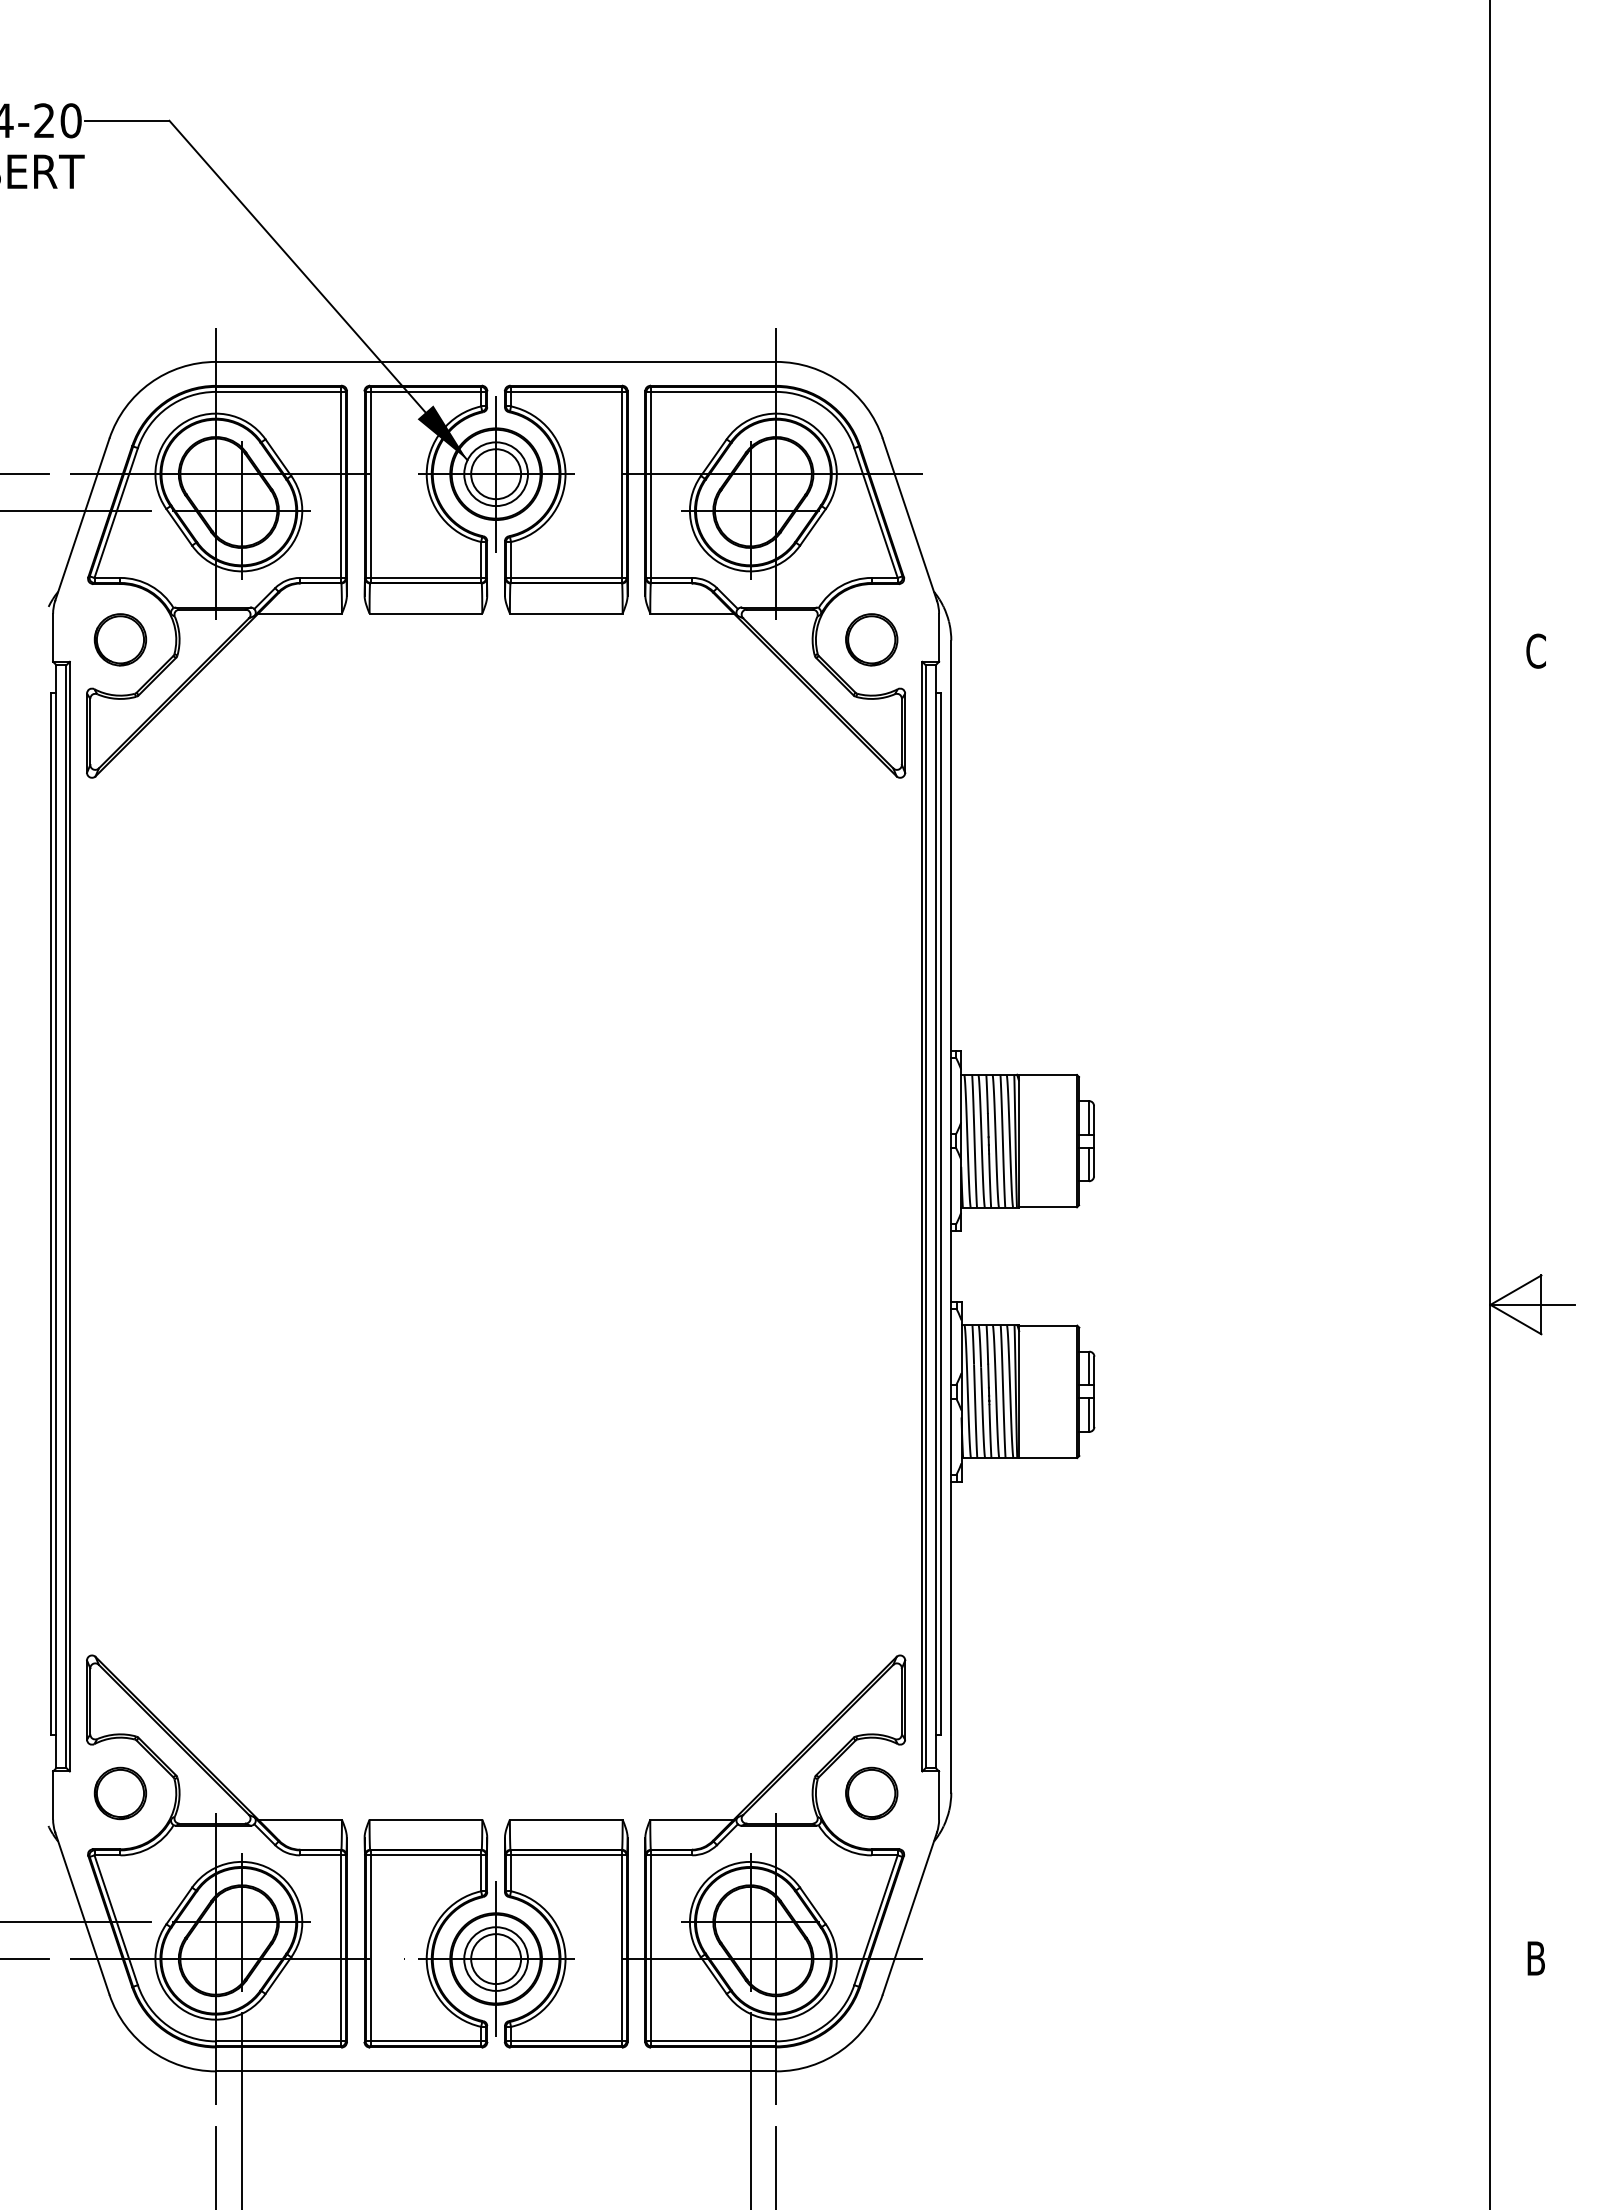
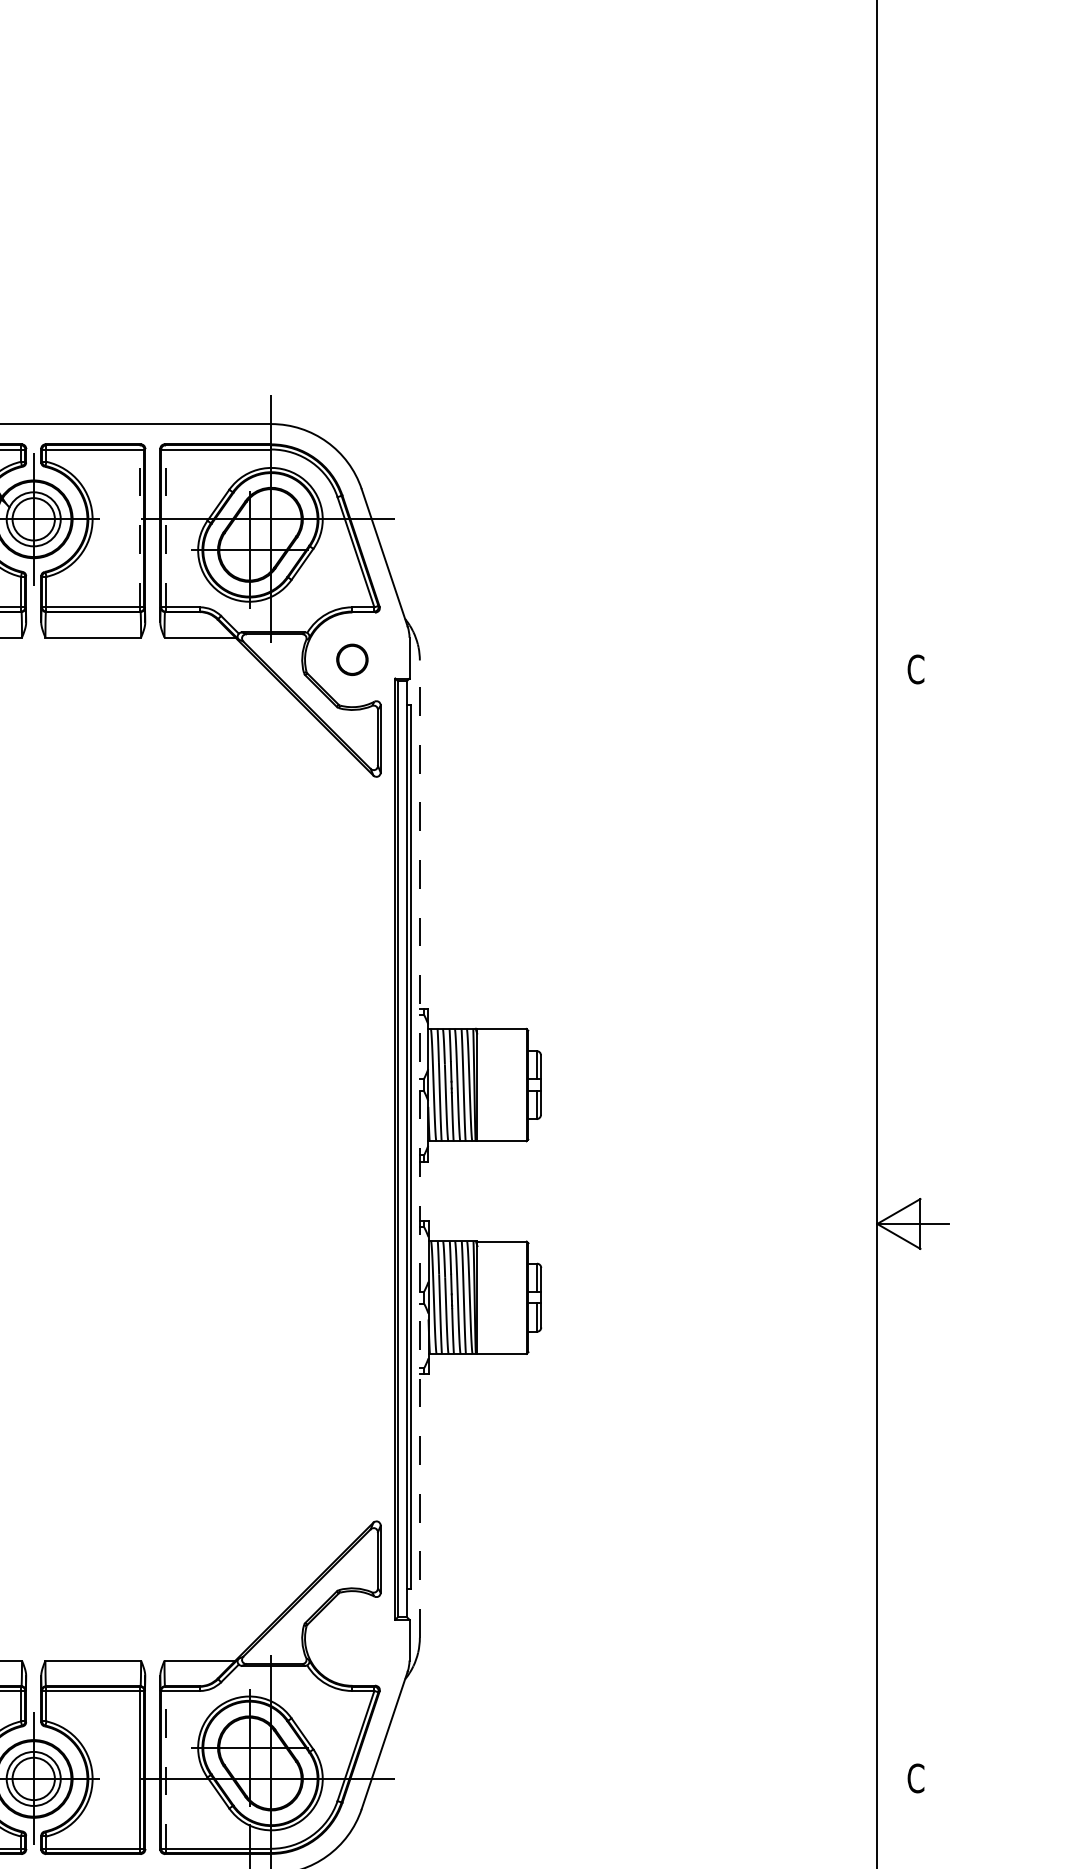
line: (621, 484) -> (140, 528), solid -> dashed
line: (651, 484) -> (165, 528), solid -> dashed
part: (871, 639) -> (352, 659), size x0.7
line: (951, 1216) -> (420, 1149), solid -> dashed
part: (871, 1793) -> (352, 1638), removed
line: (651, 1947) -> (165, 1769), solid -> dashed
text: (1535, 1958) -> (915, 1778), B -> C

